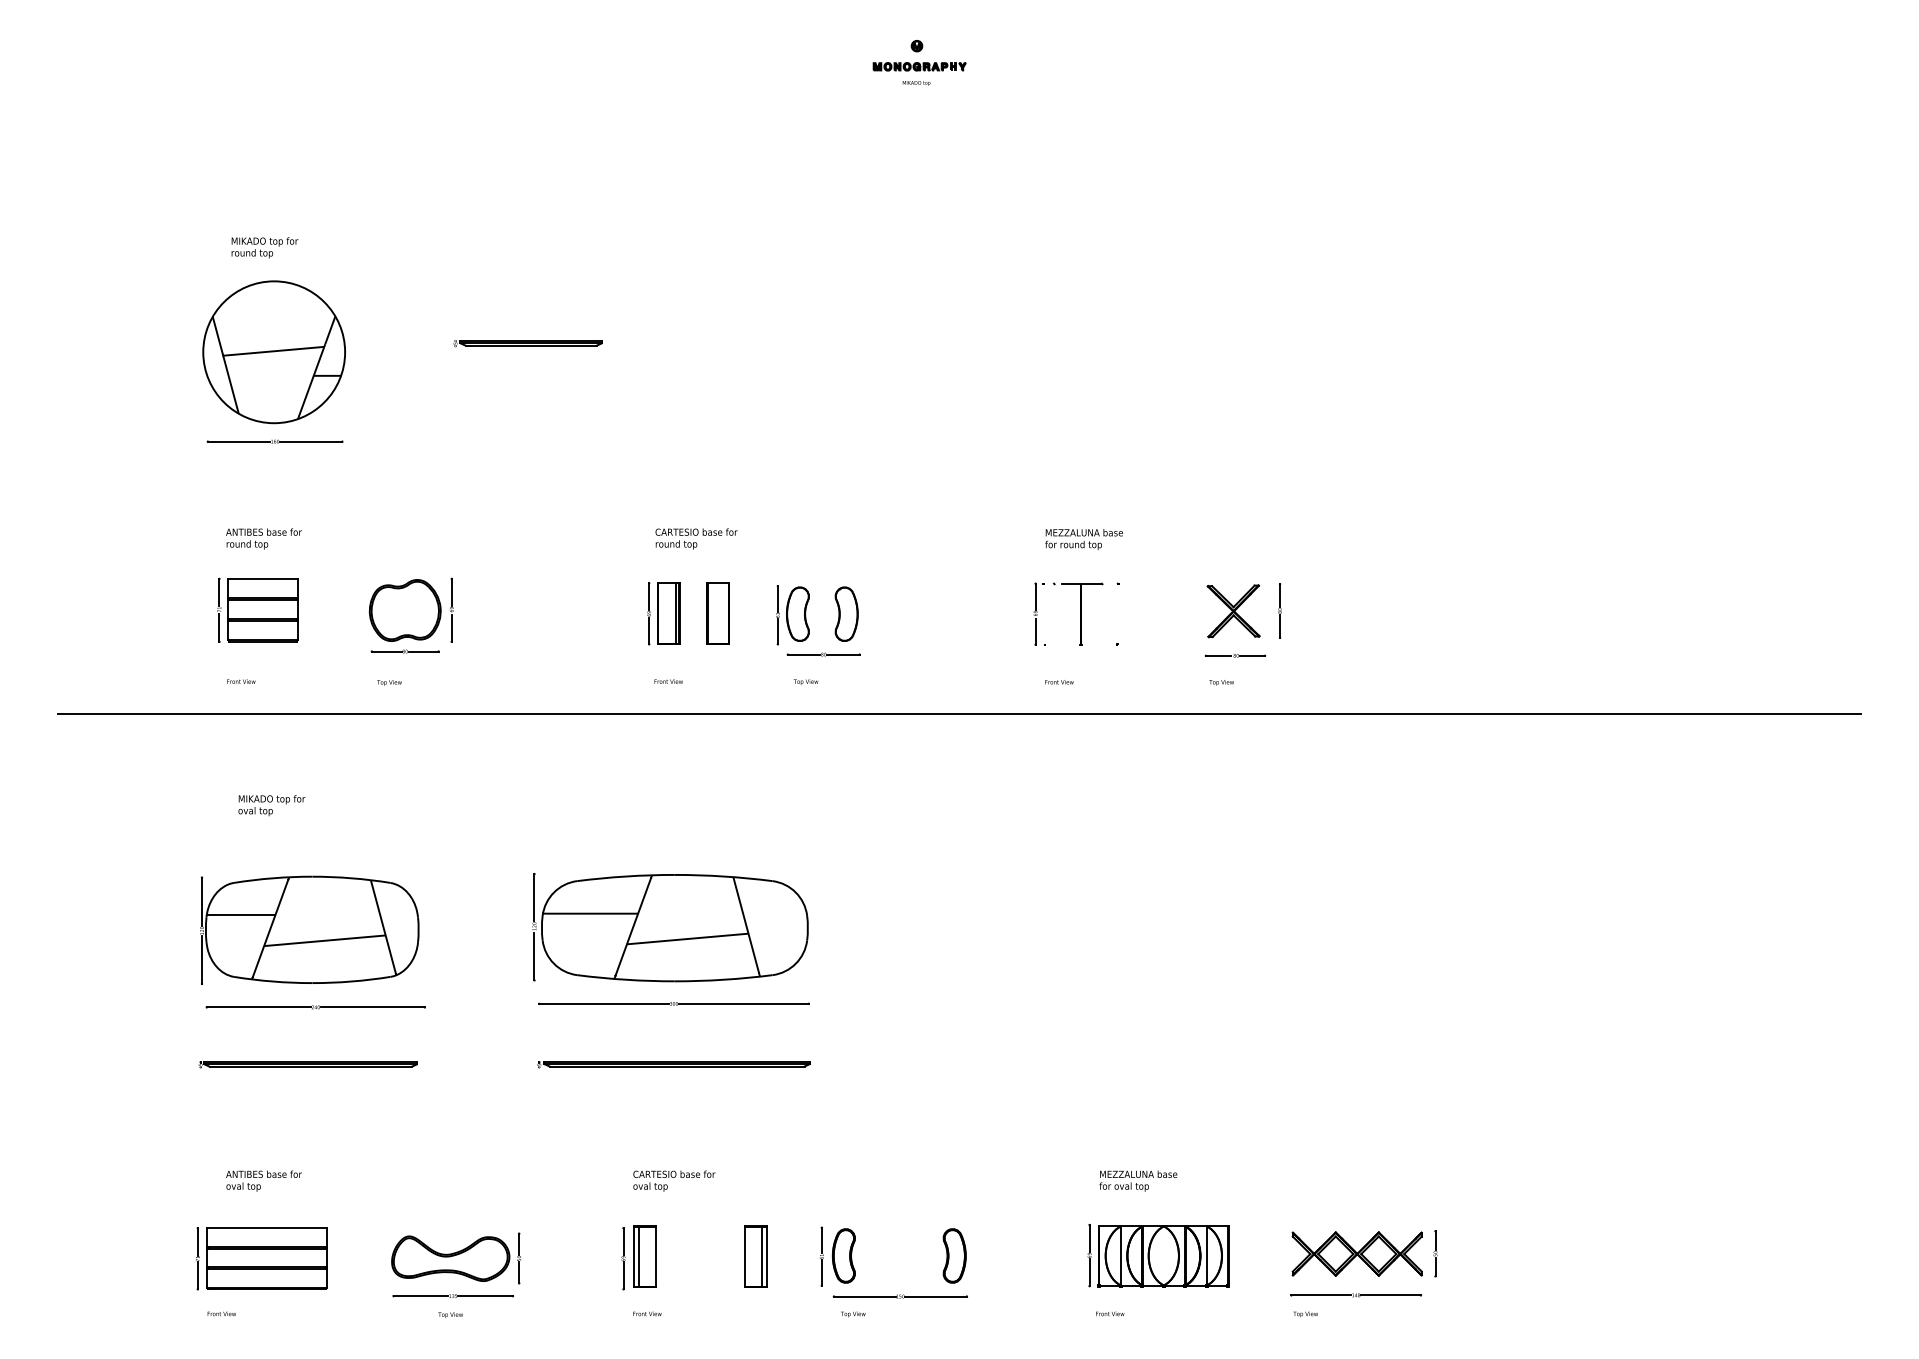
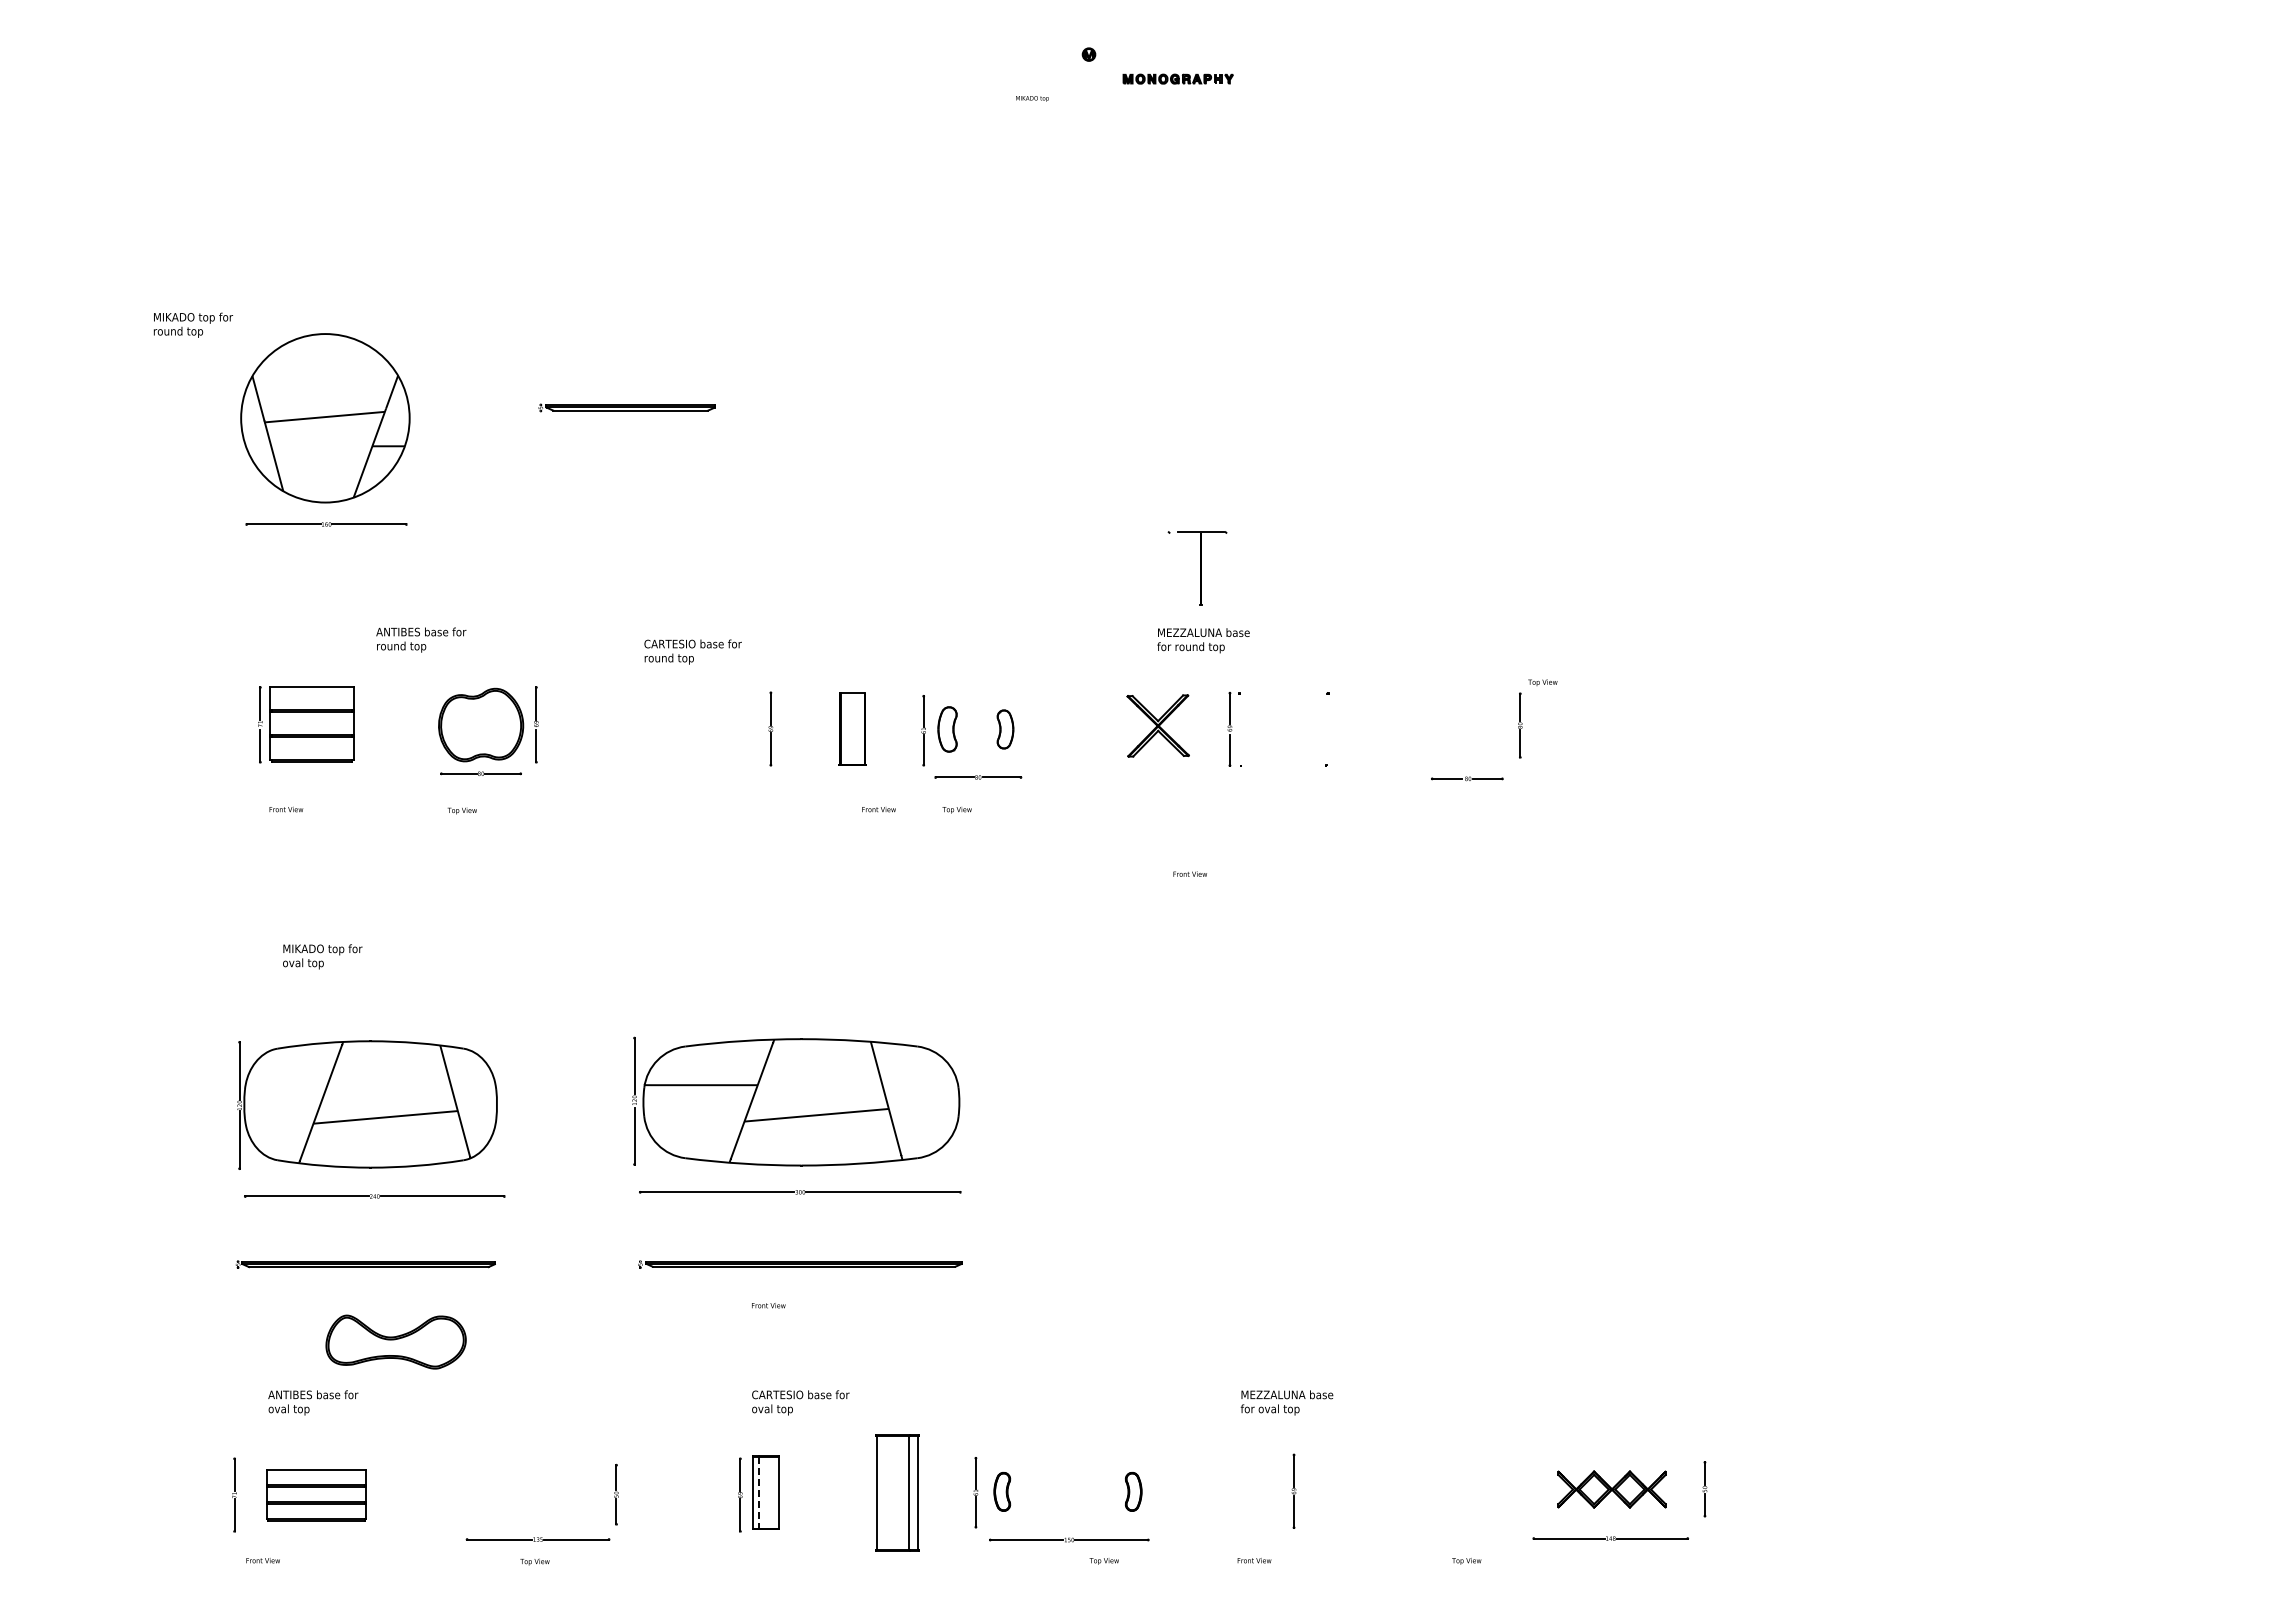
part: (919, 66) -> (1177, 78), moved
text: (916, 83) -> (1032, 98), moved
text: (265, 247) -> (193, 324), moved
text: (264, 538) -> (421, 639), moved
text: (696, 538) -> (692, 651), moved
text: (1084, 539) -> (1203, 640), moved
part: (1233, 610) -> (1157, 725), moved
part: (669, 613) -> (794, 728), removed
part: (797, 614) -> (947, 729), size x0.7
part: (846, 614) -> (1005, 729), size x0.6
part: (1078, 614) -> (1197, 568), moved
text: (668, 681) -> (878, 809), moved
text: (1058, 681) -> (1189, 873), moved
text: (1221, 682) -> (1542, 682), moved
line: (959, 714) -> (1139, 848), removed
line: (240, 915) -> (285, 1087), removed
text: (1137, 1180) -> (1286, 1402), moved
part: (1356, 1254) -> (1611, 1489), size x0.7
part: (844, 1255) -> (1002, 1491), size x0.6
part: (954, 1255) -> (1133, 1491), size x0.6
line: (638, 1256) -> (758, 1492), solid -> dashed
part: (755, 1256) -> (897, 1492), size x1.6
part: (1163, 1256) -> (1381, 1492), removed
part: (266, 1258) -> (316, 1494), size x0.7
part: (450, 1258) -> (395, 1341), moved
text: (647, 1313) -> (768, 1305), moved
text: (1110, 1313) -> (1254, 1560), moved
text: (852, 1314) -> (1103, 1561), moved
text: (1305, 1314) -> (1466, 1561), moved

